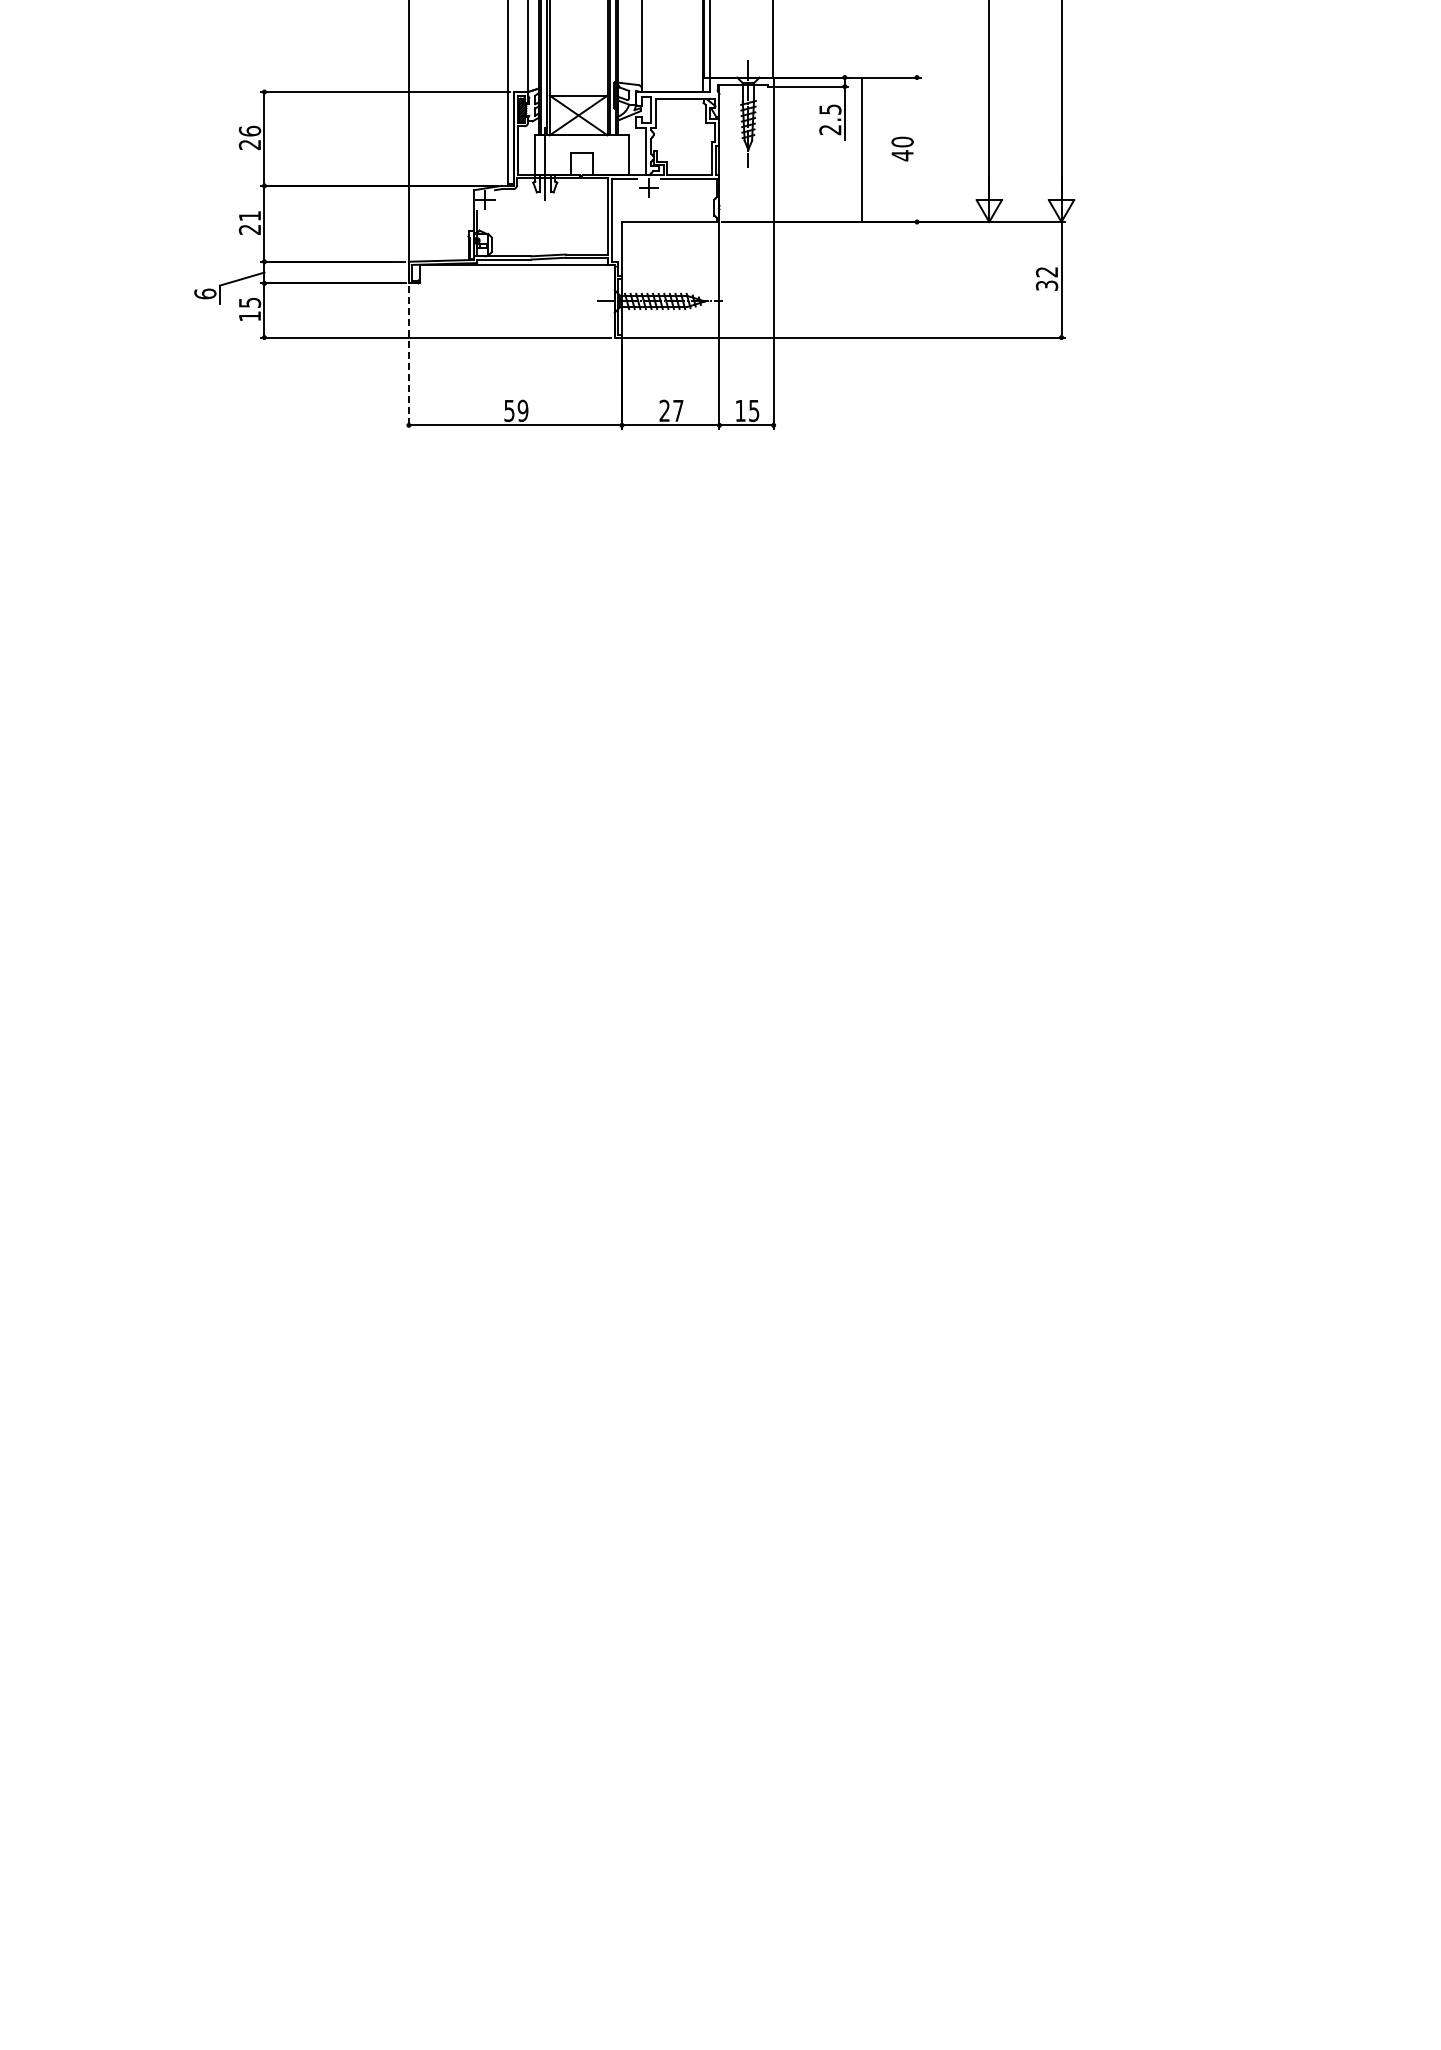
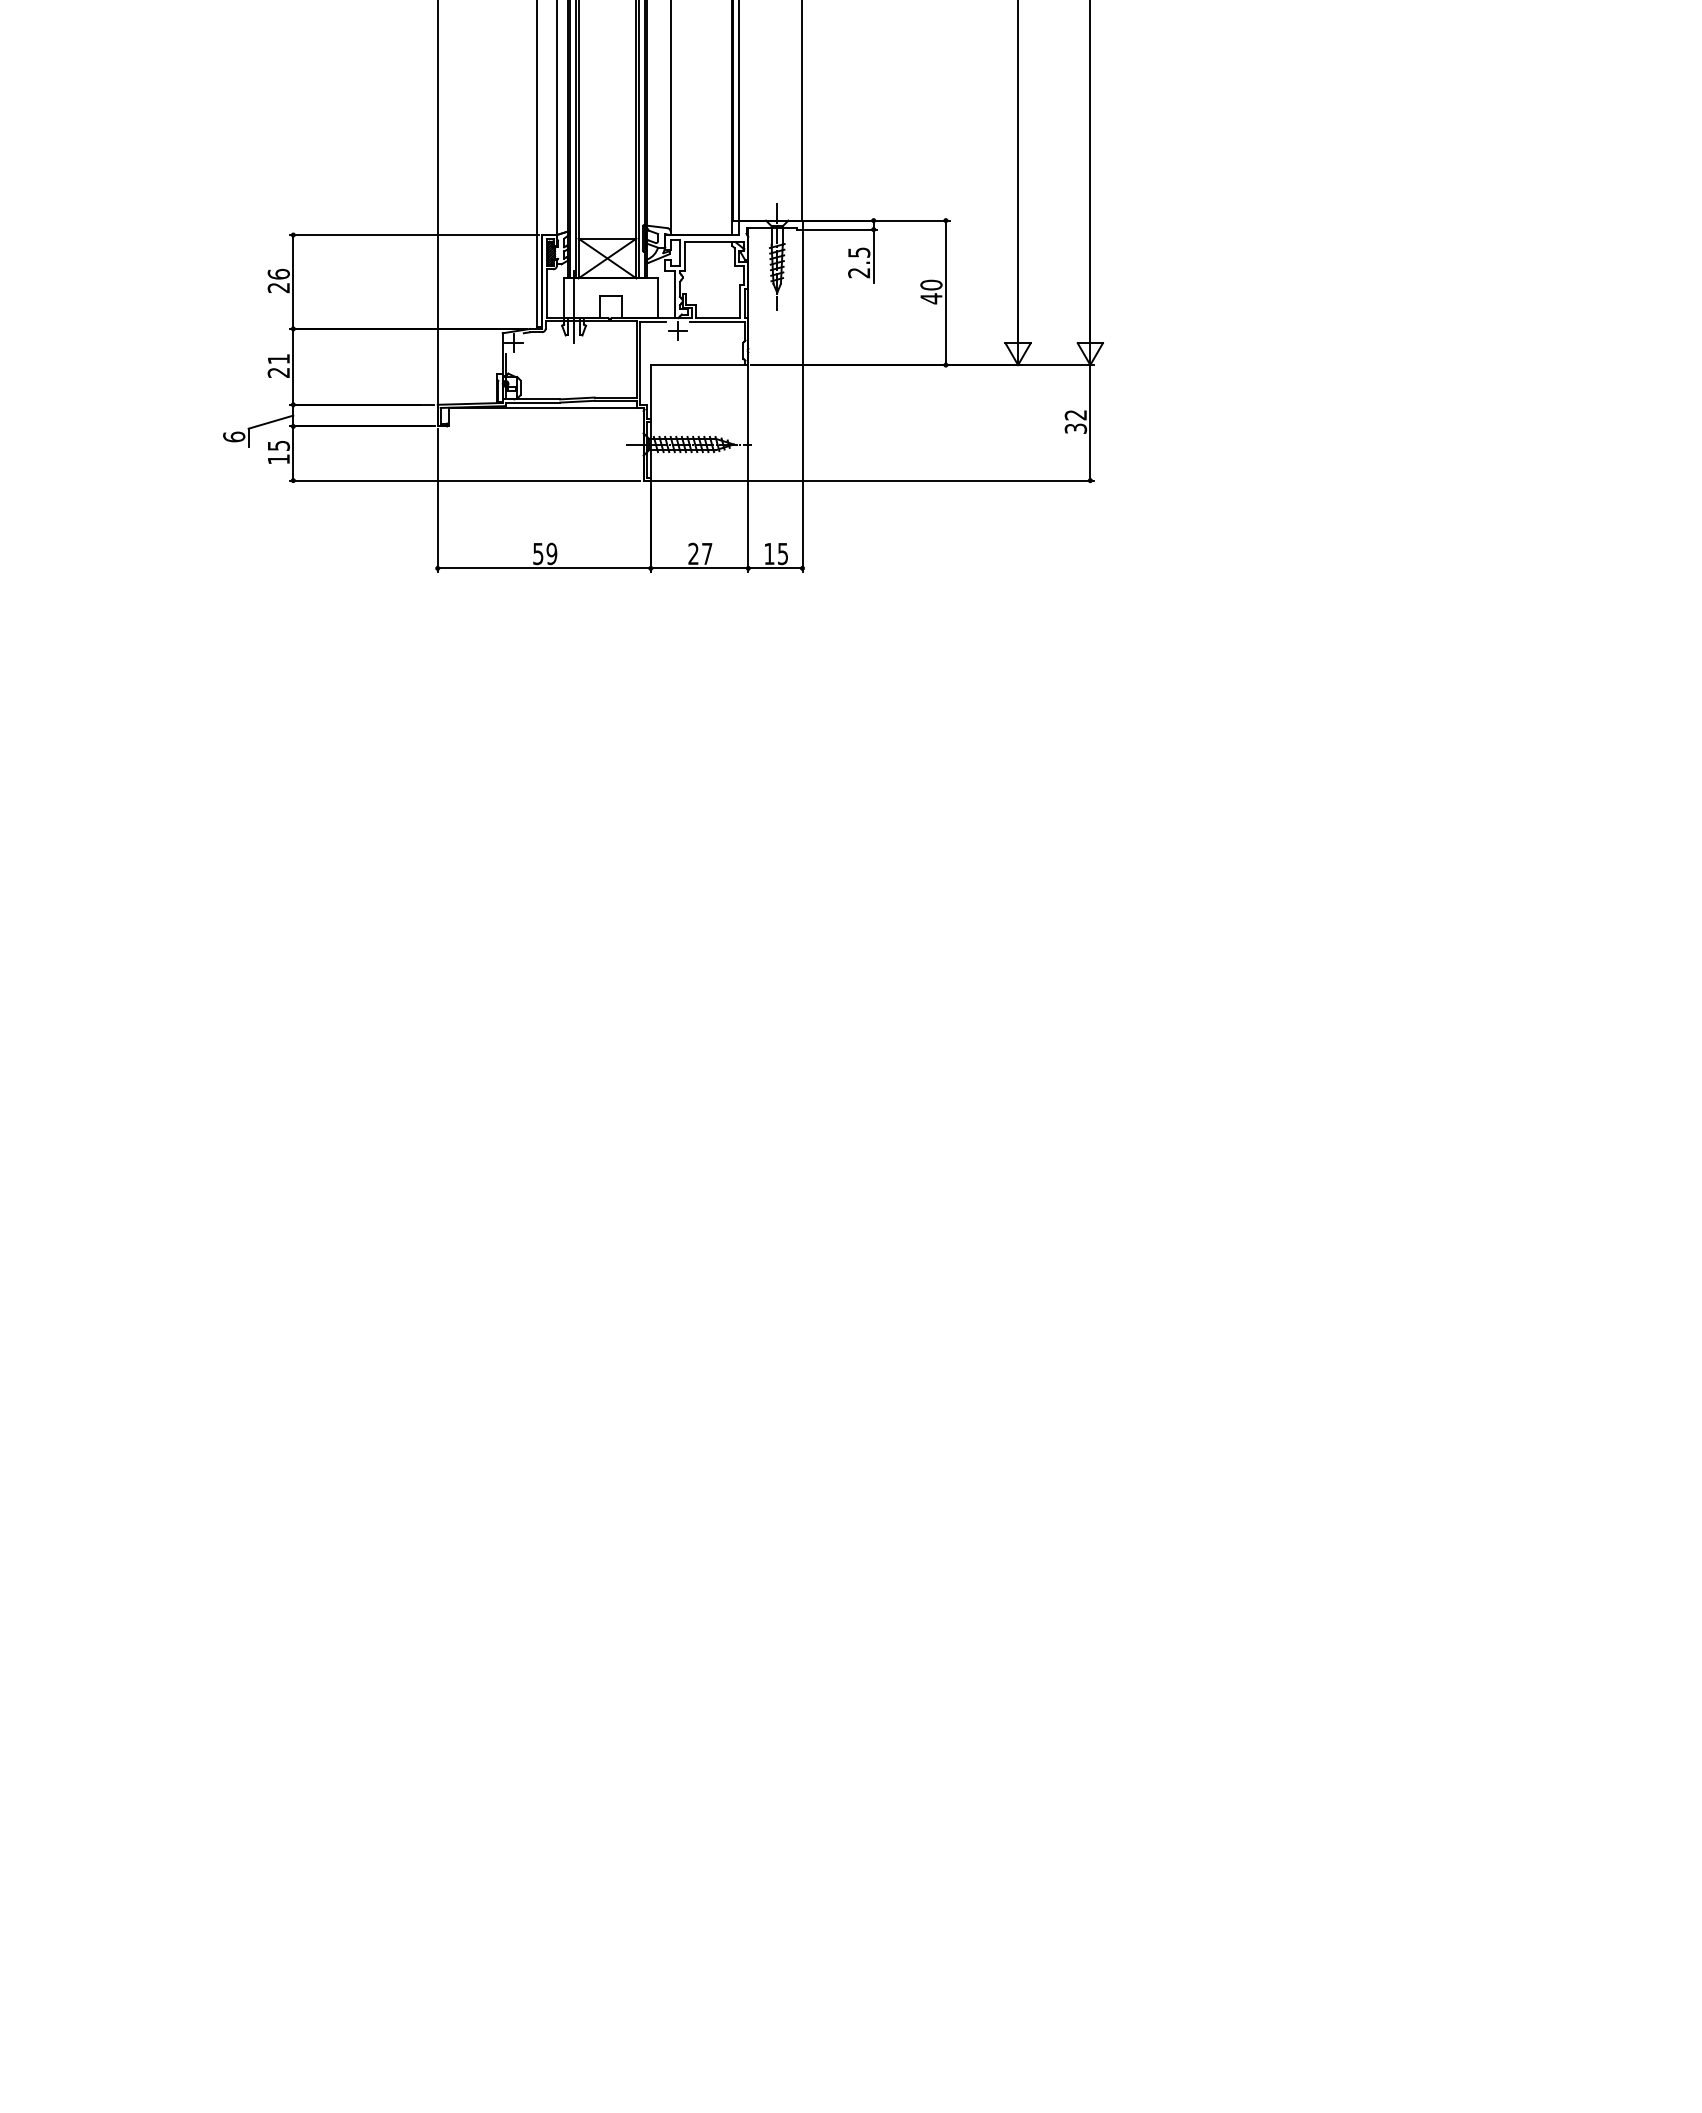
line: (861, 149) -> (945, 292), moved
line: (408, 357) -> (437, 500), dashed -> solid

